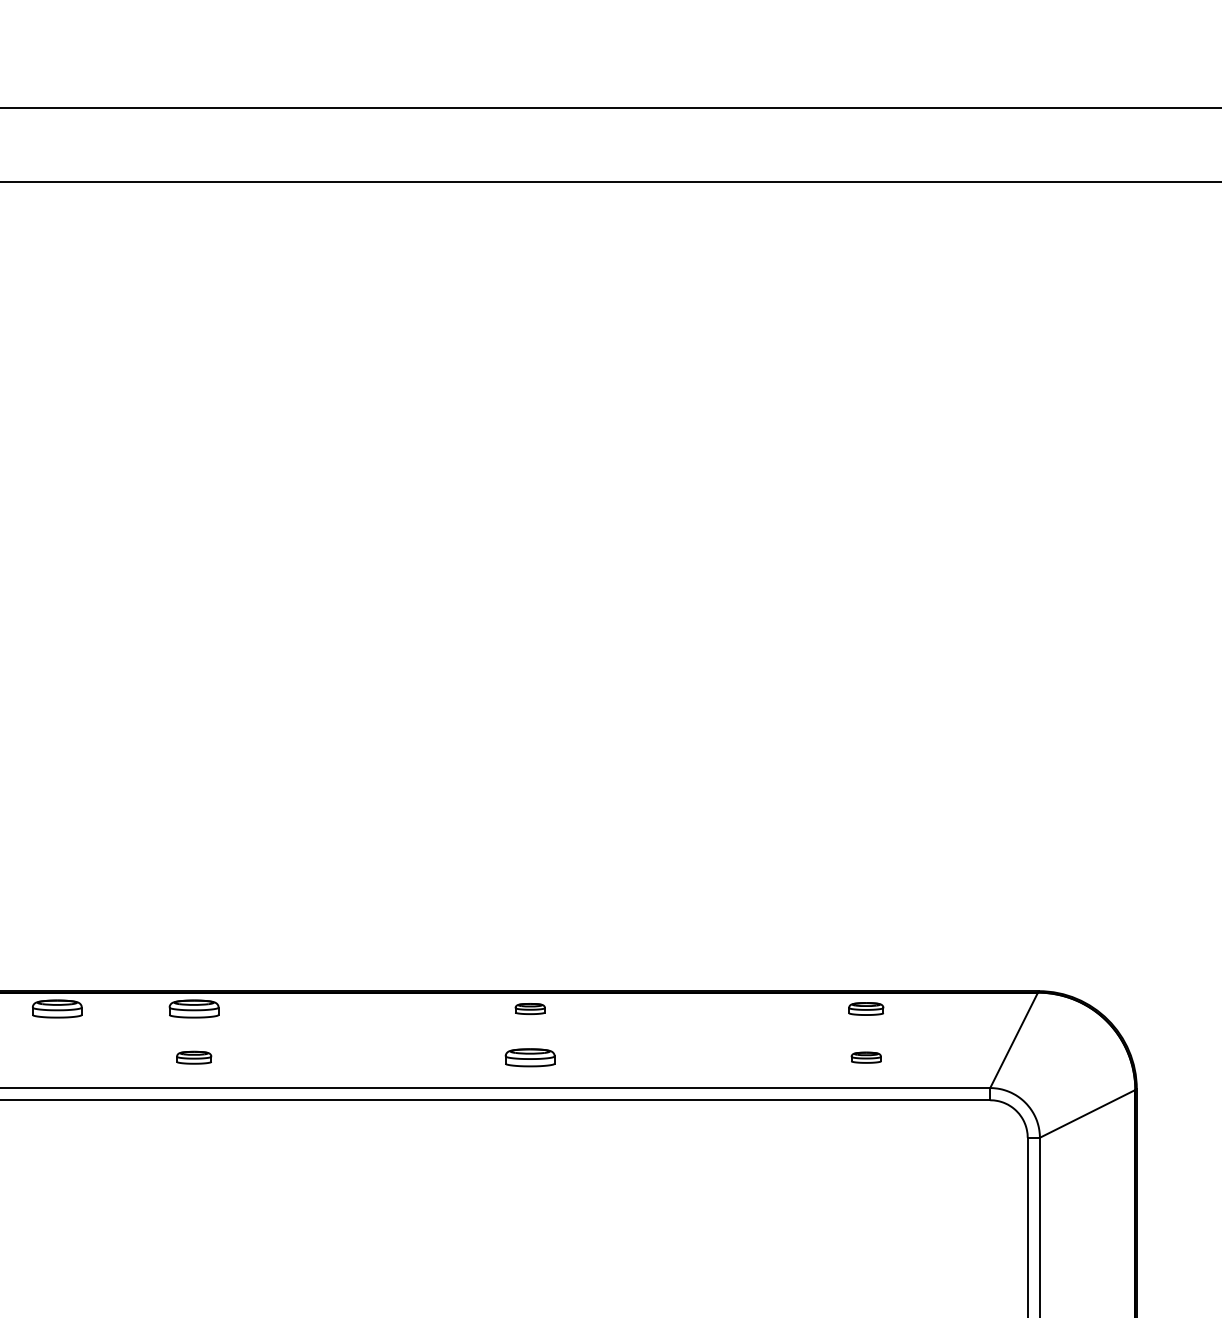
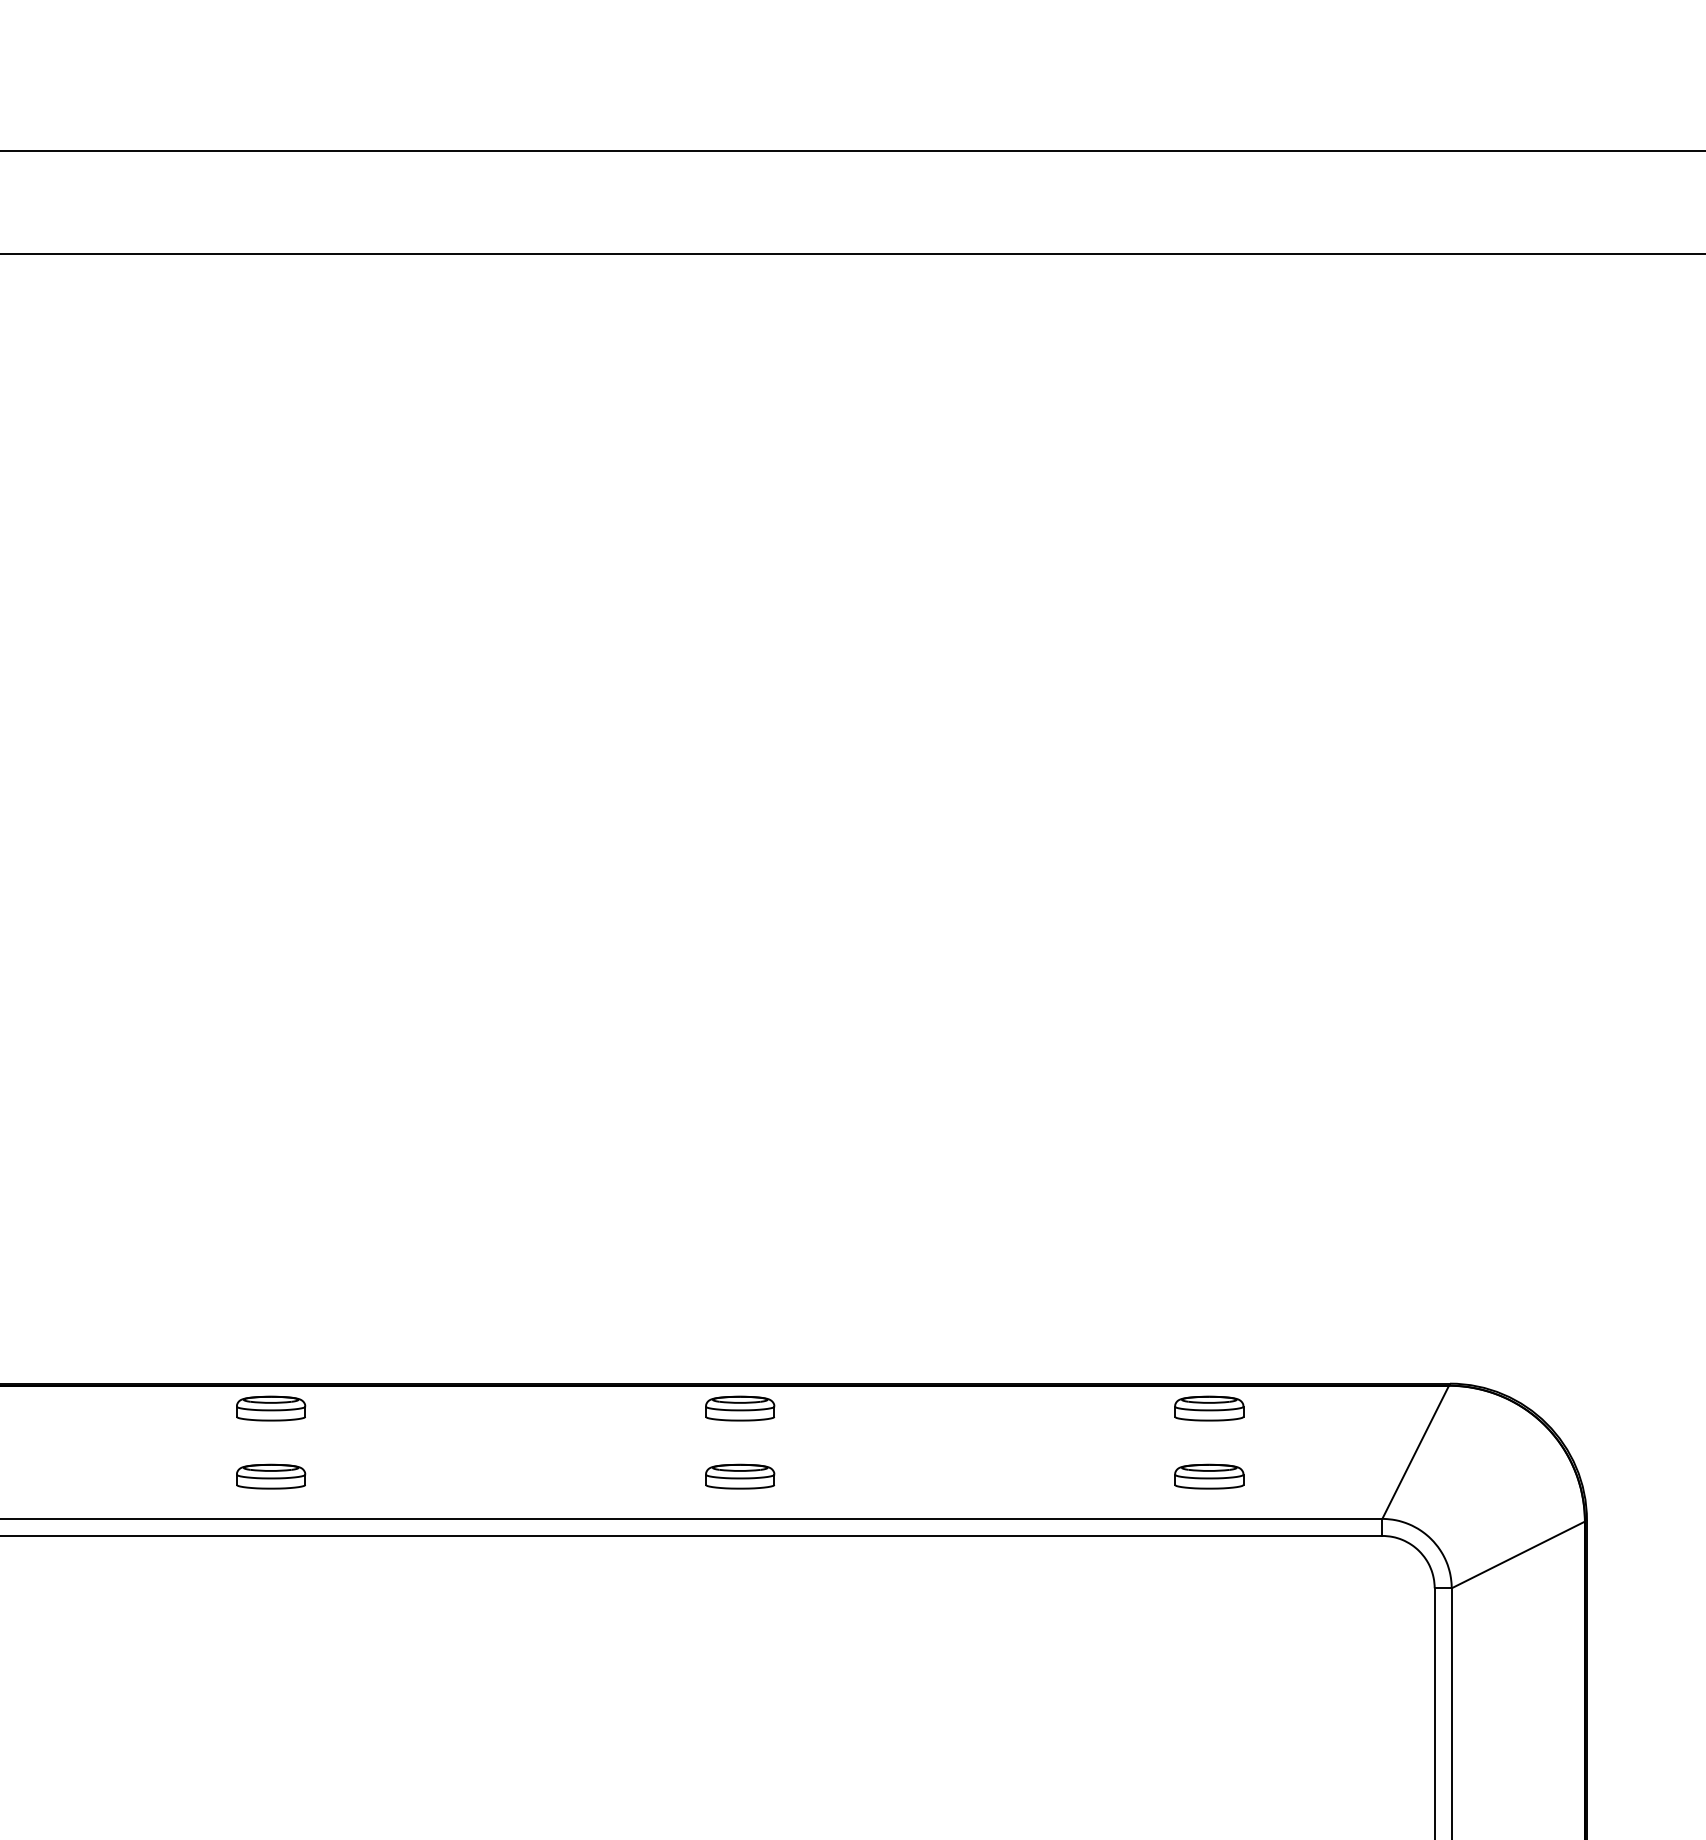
part: (57, 1008) -> (80, 1408), removed
part: (530, 1008) -> (740, 1408), size x1.67
part: (866, 1008) -> (1209, 1408), size x1.43
part: (194, 1057) -> (271, 1476), size x1.43
part: (866, 1057) -> (1209, 1476), size x1.67

